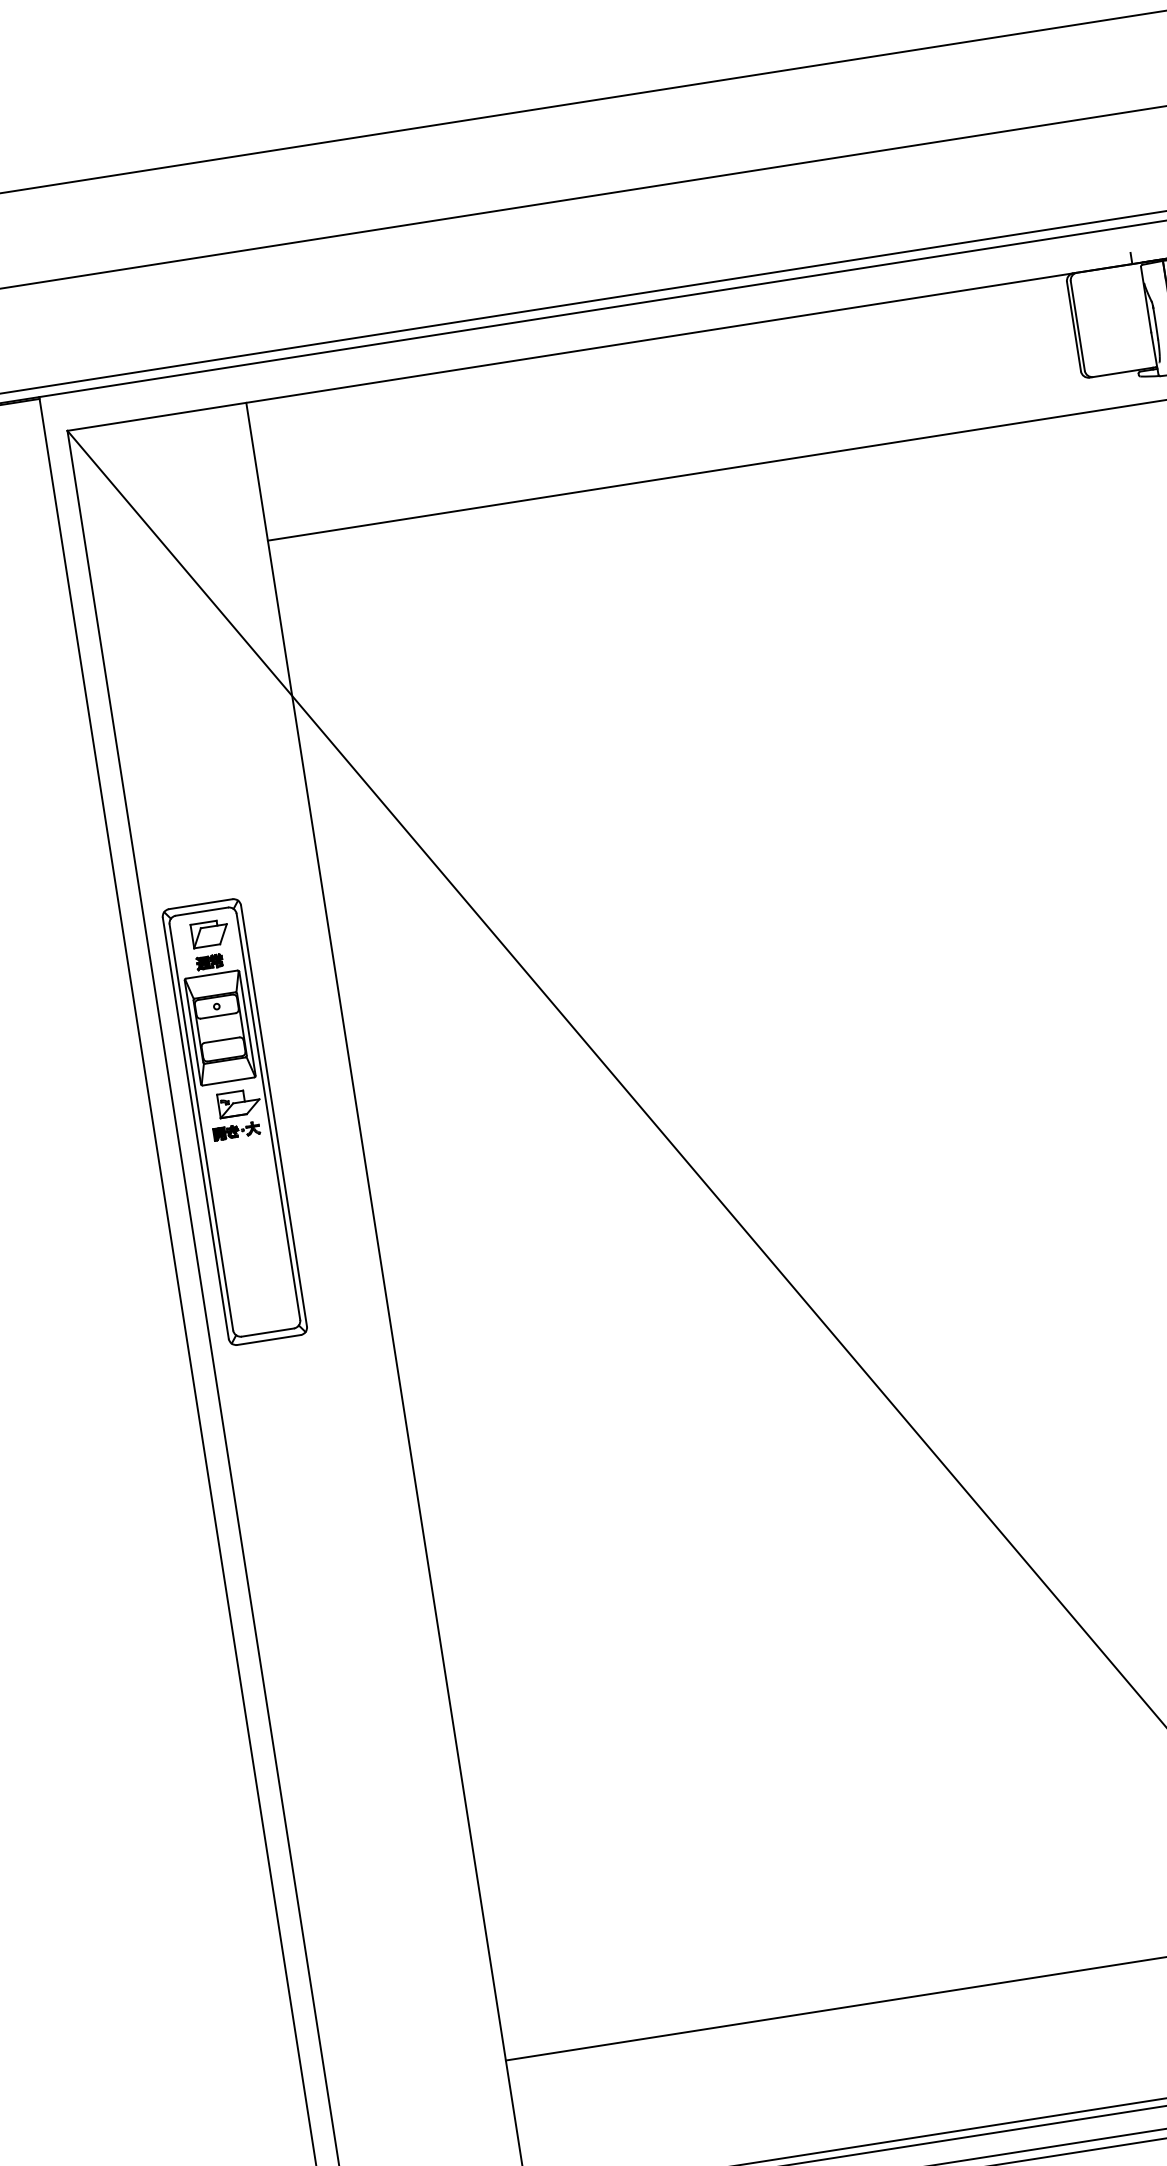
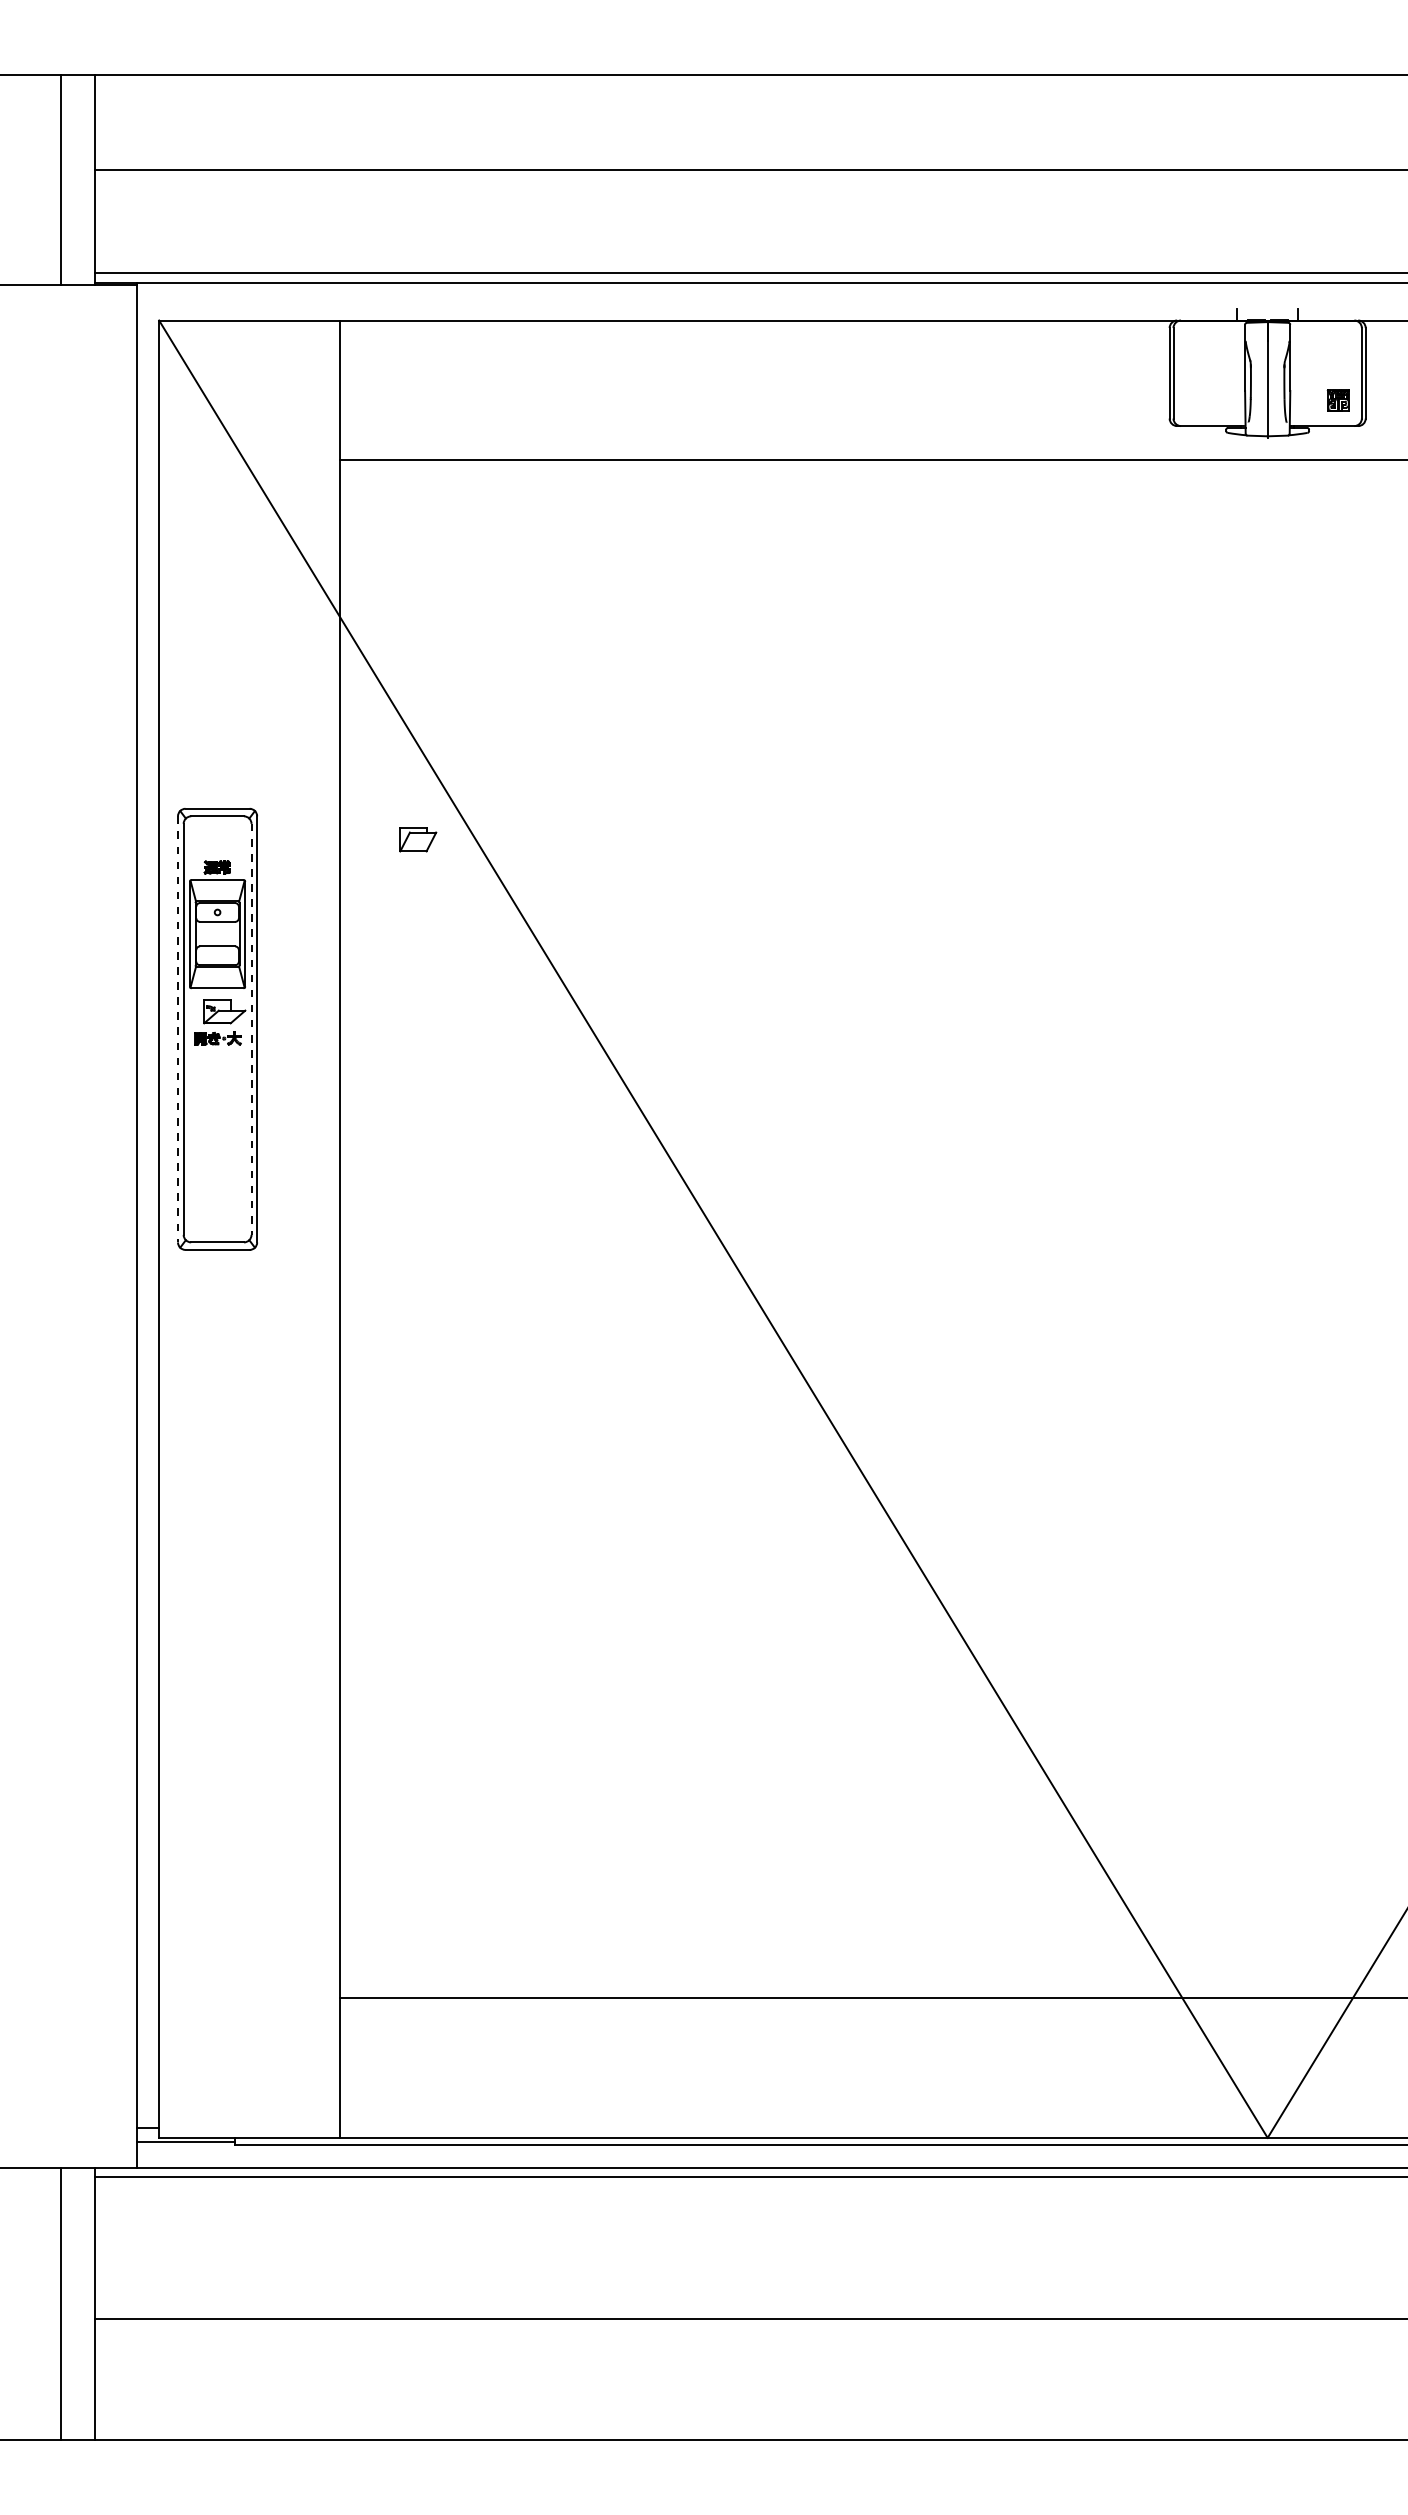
part: (210, 933) -> (418, 839), moved
line: (268, 1116) -> (251, 1029), solid -> dashed
line: (196, 1128) -> (178, 1029), solid -> dashed

